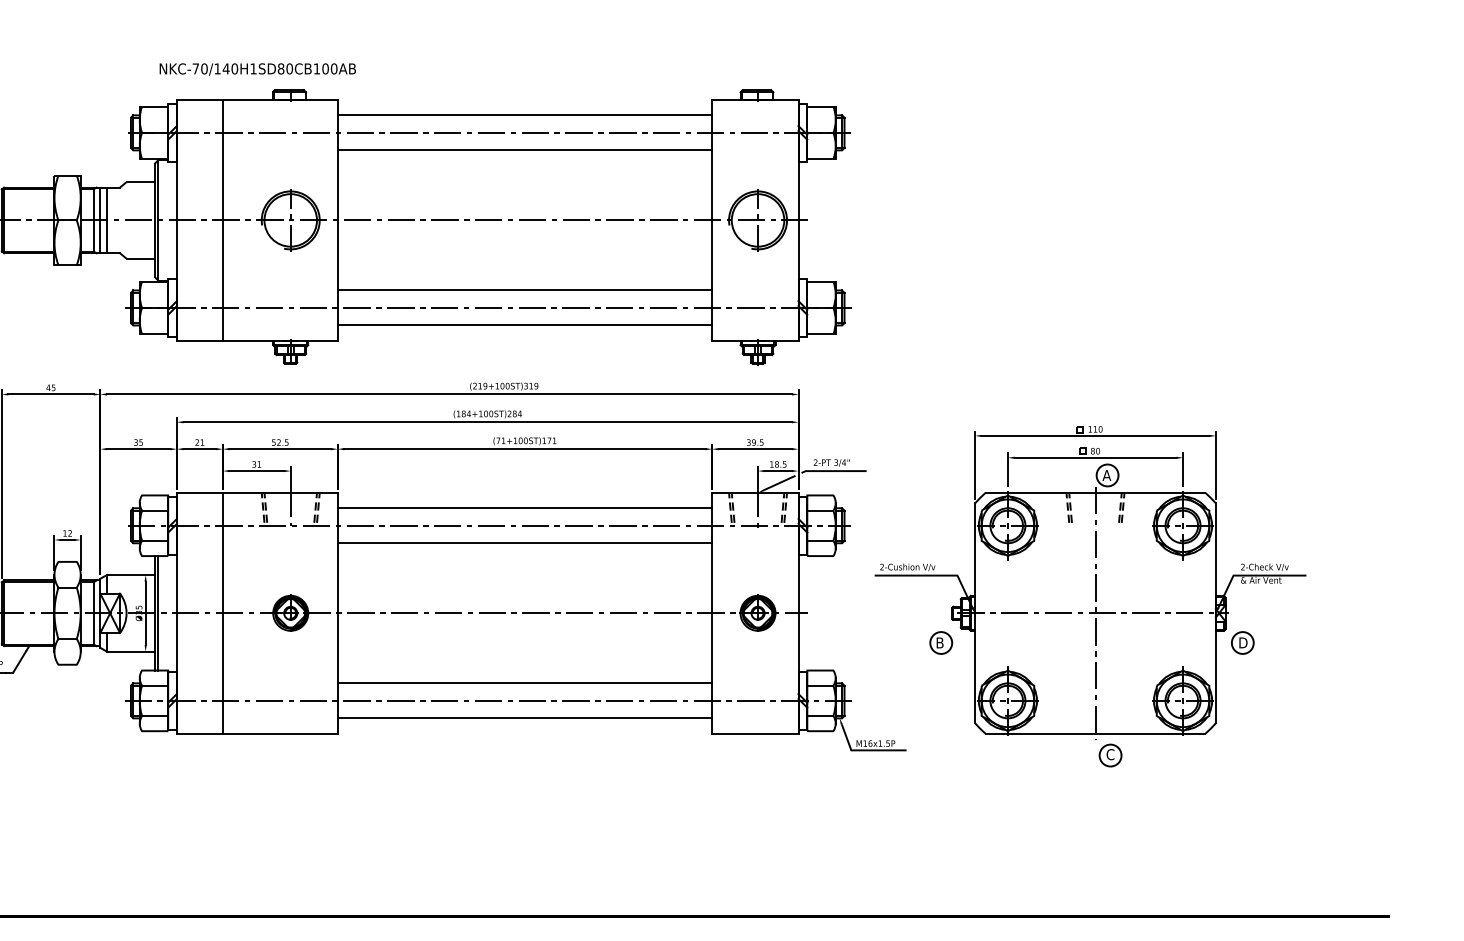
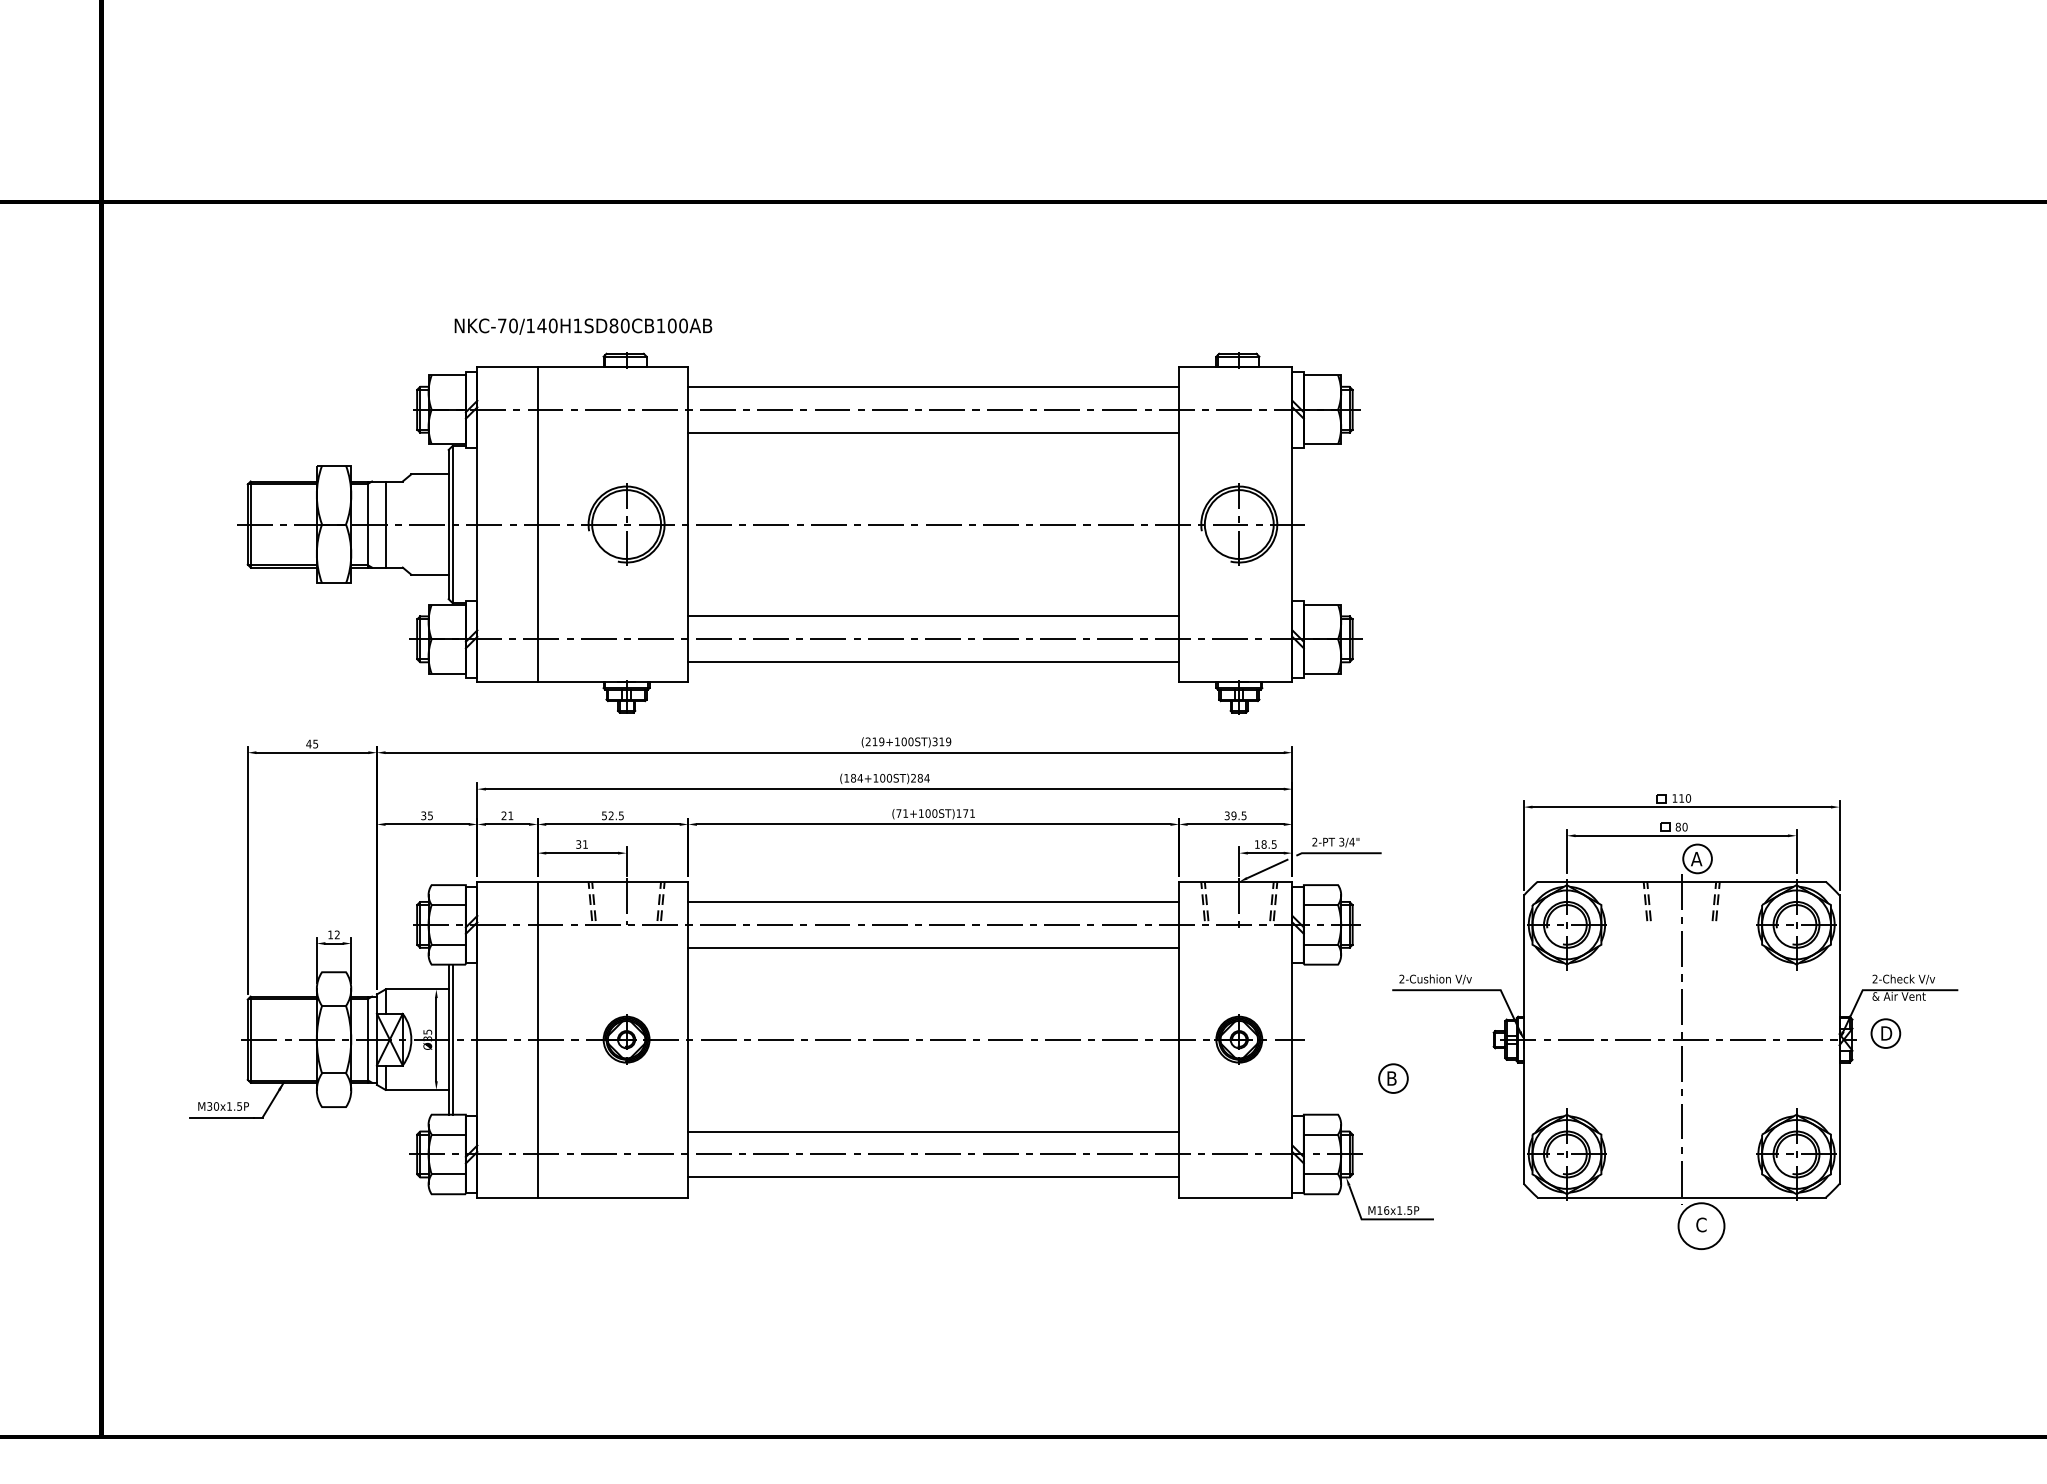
line: (99, 220) -> (376, 524), removed
part: (941, 642) -> (1393, 1078), moved
part: (1242, 642) -> (1885, 1033), moved
circle: (1110, 755) -> (1701, 1225), size x1.6

